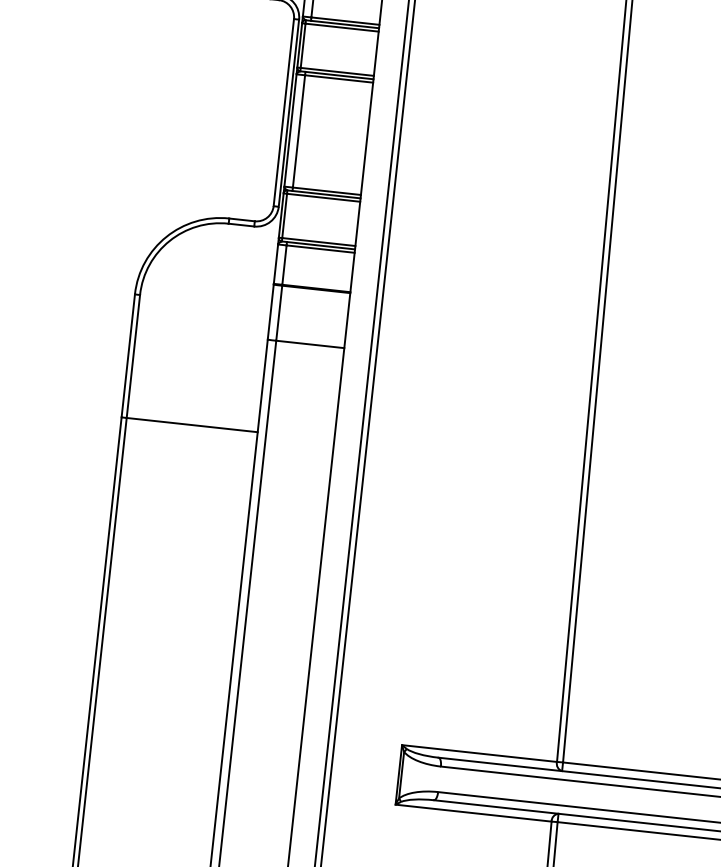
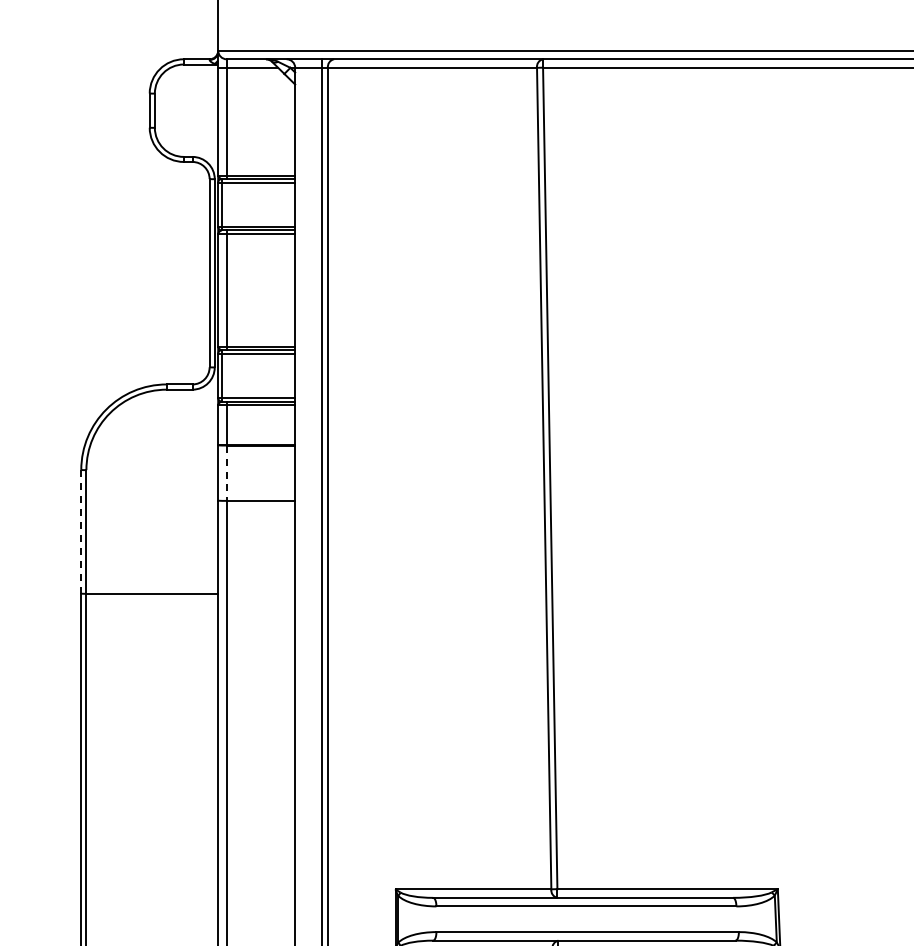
line: (278, 313) -> (226, 473), solid -> dashed
line: (128, 355) -> (81, 531), solid -> dashed

